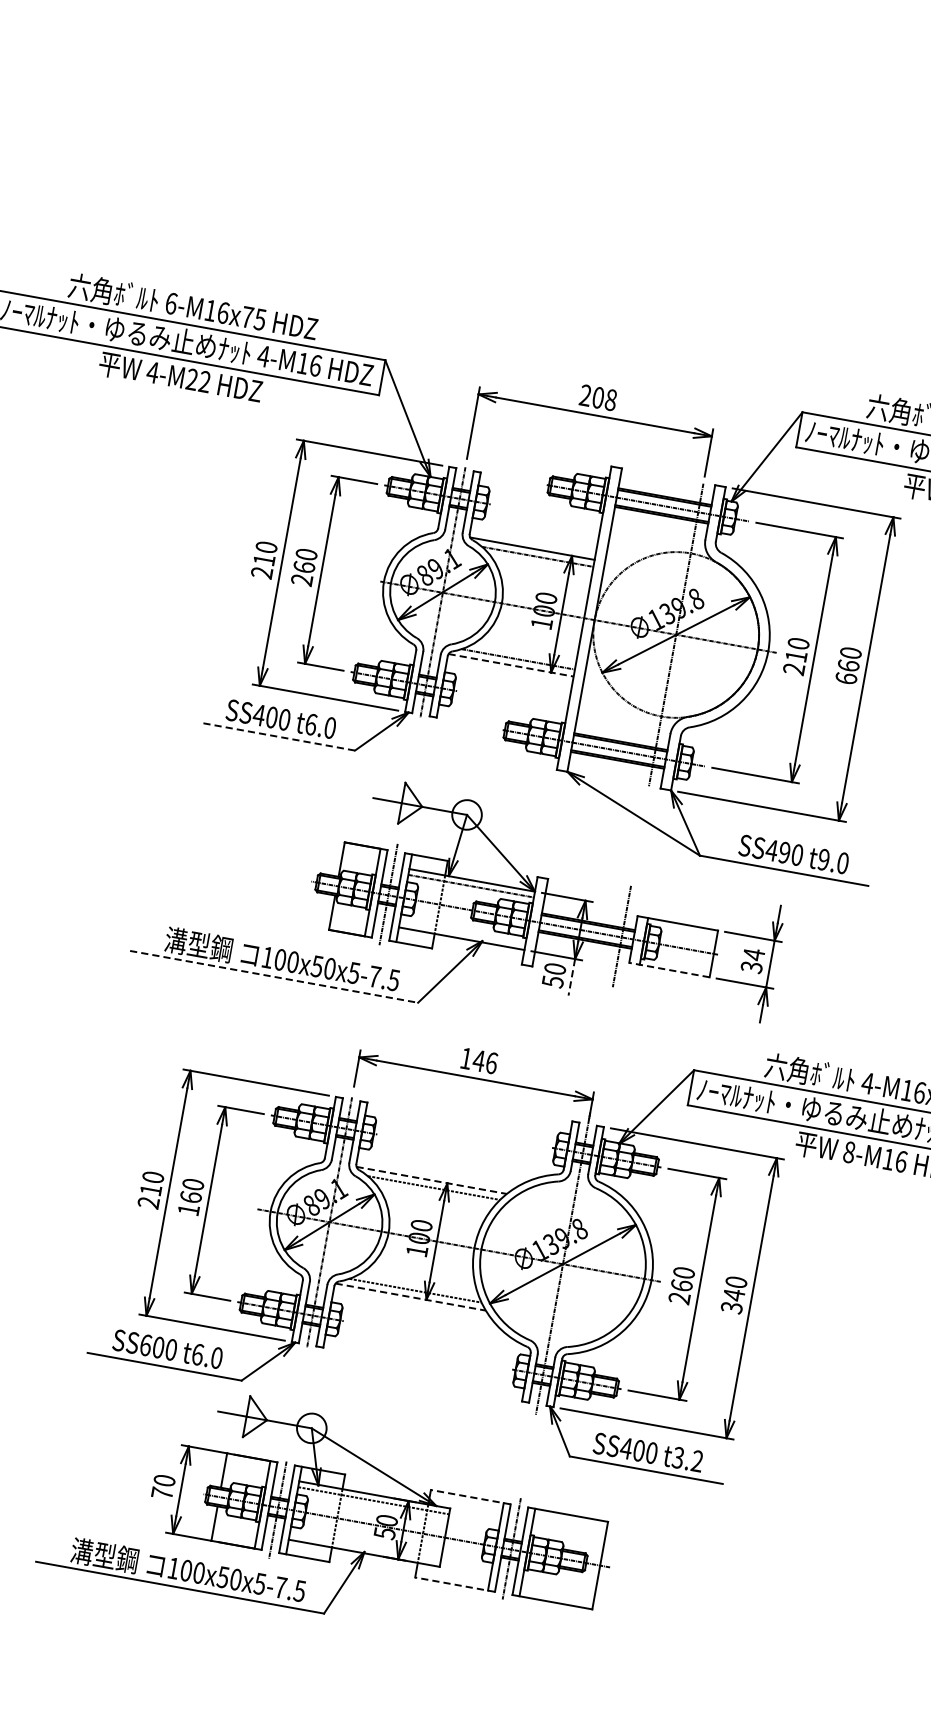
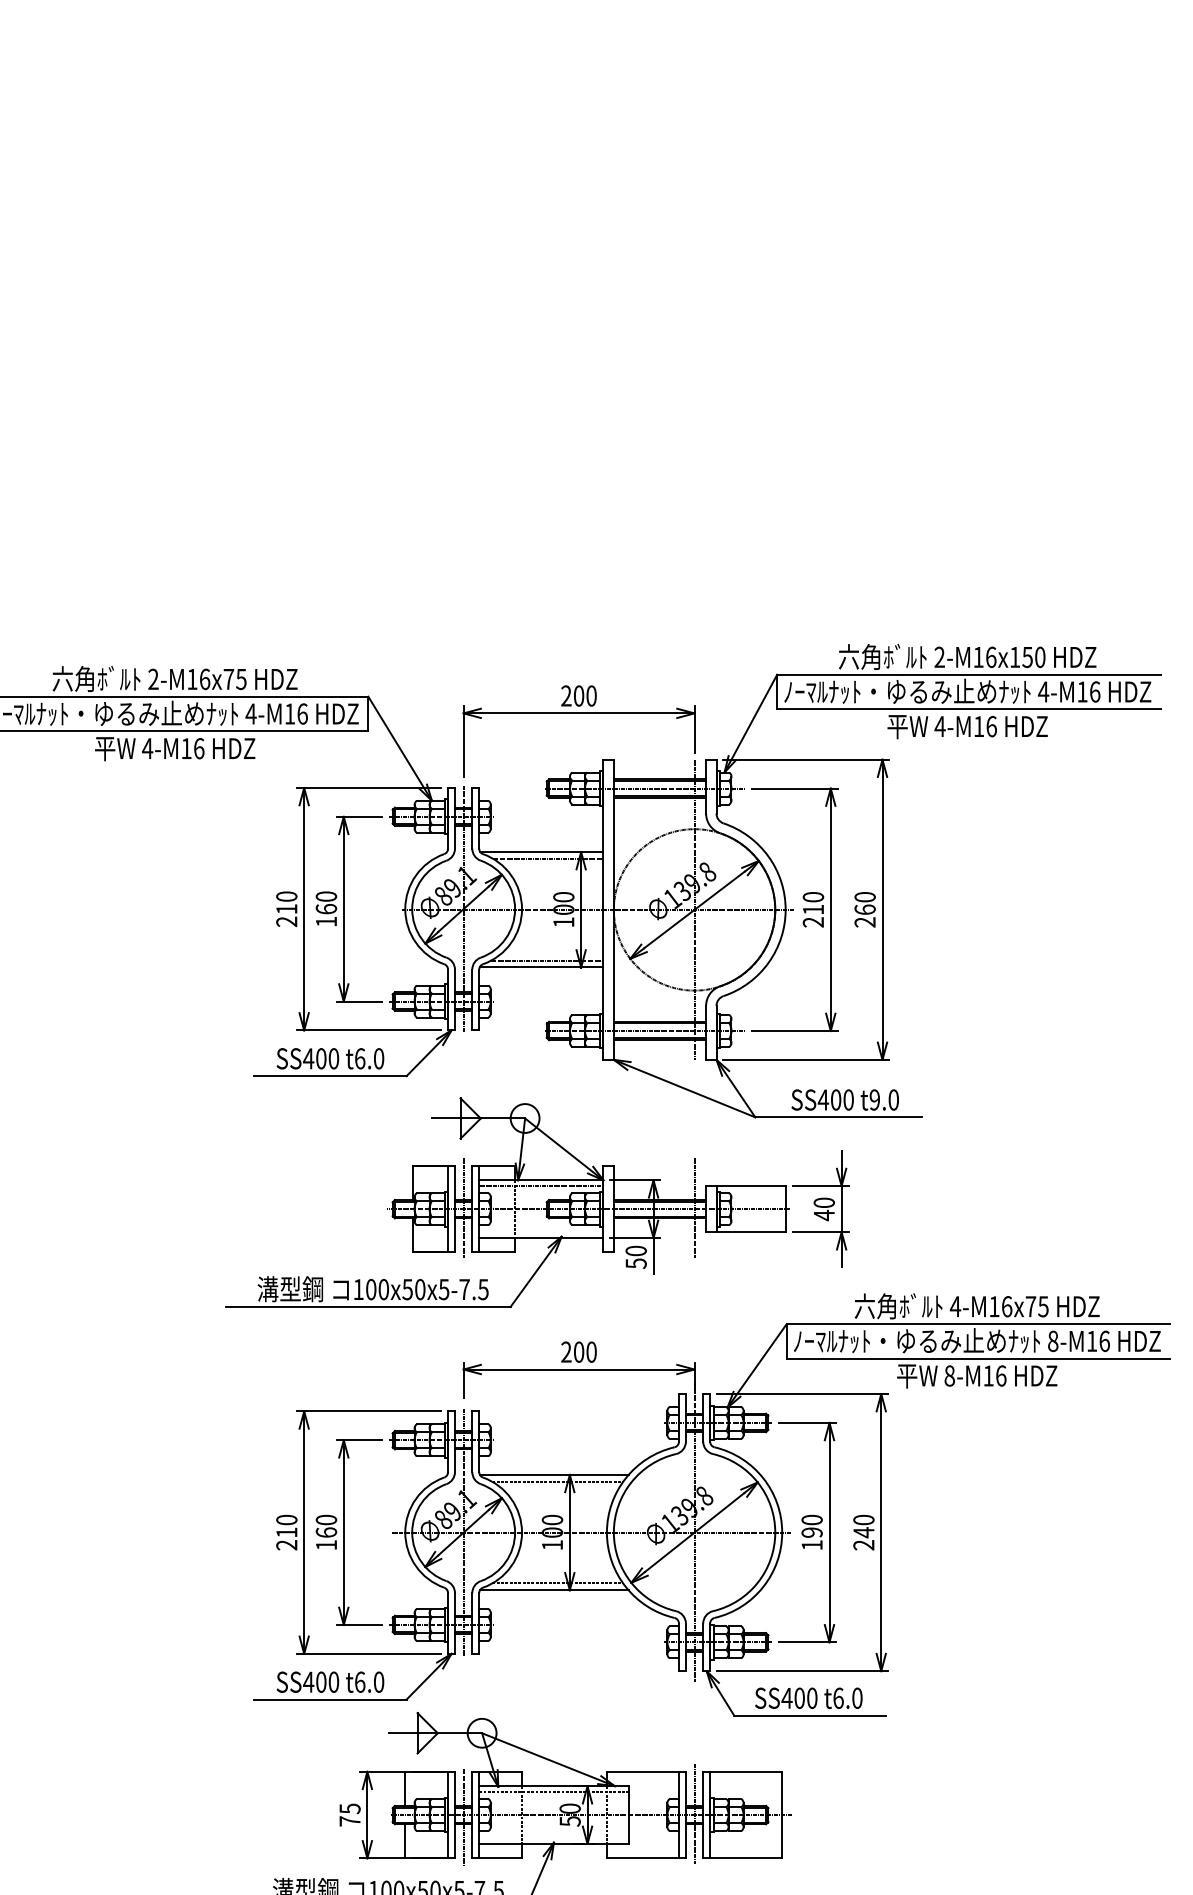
text: (171, 303) -> (153, 679), 6-M16x75 -> 2-M16x75
text: (198, 380) -> (192, 748), 4-M22 -> 4-M16
text: (610, 400) -> (591, 696), 208 -> 200
text: (301, 579) -> (325, 921), 260 -> 160
line: (511, 665) -> (541, 967), dashed -> solid
text: (845, 678) -> (864, 922), 660 -> 260
line: (277, 736) -> (329, 1076), dashed -> solid
text: (784, 852) -> (835, 1099), SS490 -> SS400
text: (752, 961) -> (823, 1209), 34 -> 40
line: (669, 970) -> (745, 1232), dashed -> solid
line: (274, 976) -> (368, 1306), dashed -> solid
line: (571, 977) -> (653, 1256), dashed -> solid
text: (478, 1060) -> (578, 1351), 146 -> 200
line: (432, 1180) -> (554, 1474), dashed -> solid
text: (680, 1291) -> (811, 1538), 260 -> 190
line: (410, 1297) -> (554, 1590), dashed -> solid
text: (731, 1307) -> (863, 1545), 340 -> 240
text: (145, 1344) -> (308, 1681), SS600 -> SS400
text: (687, 1458) -> (847, 1697), t3.2 -> t6.0
text: (164, 1480) -> (349, 1808), 70 -> 75
line: (469, 1496) -> (645, 1771), dashed -> solid
line: (454, 1584) -> (645, 1858), dashed -> solid

